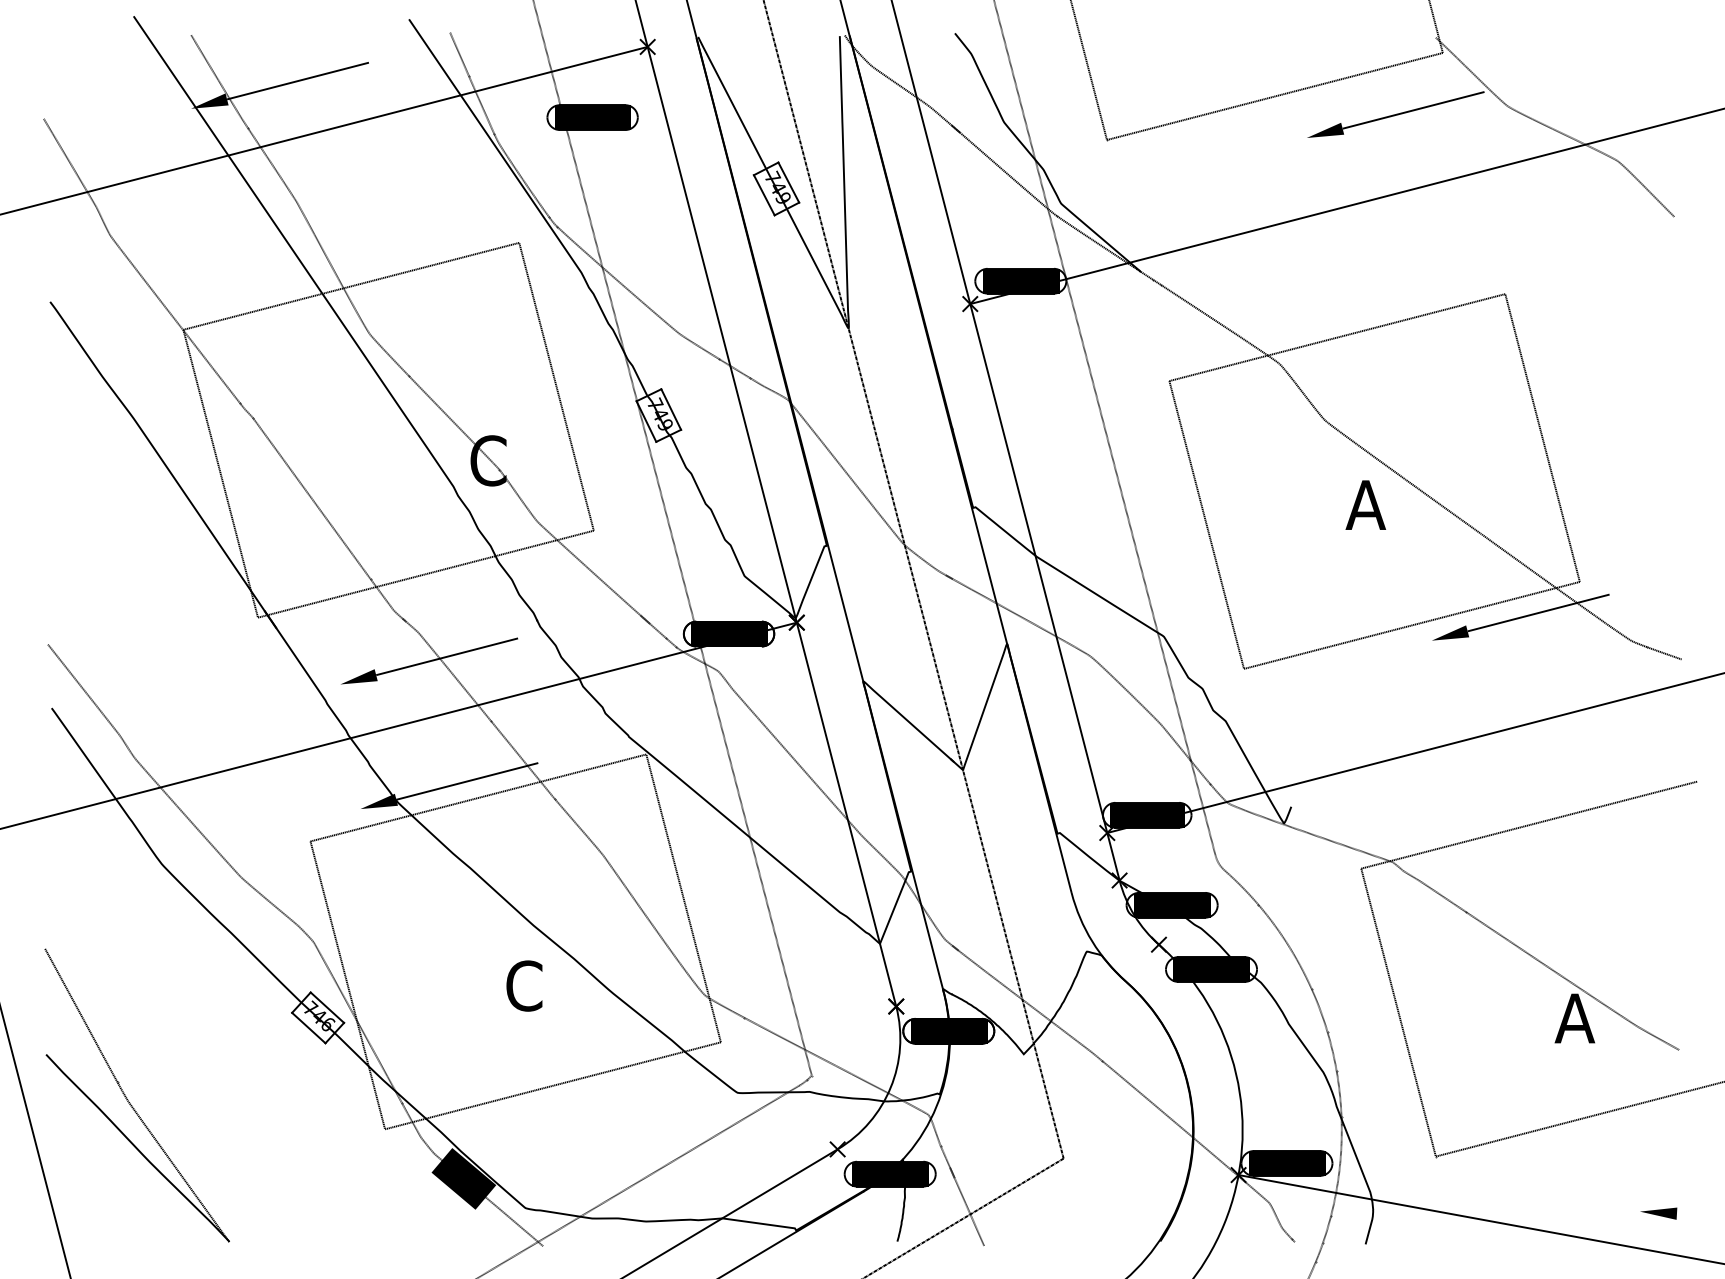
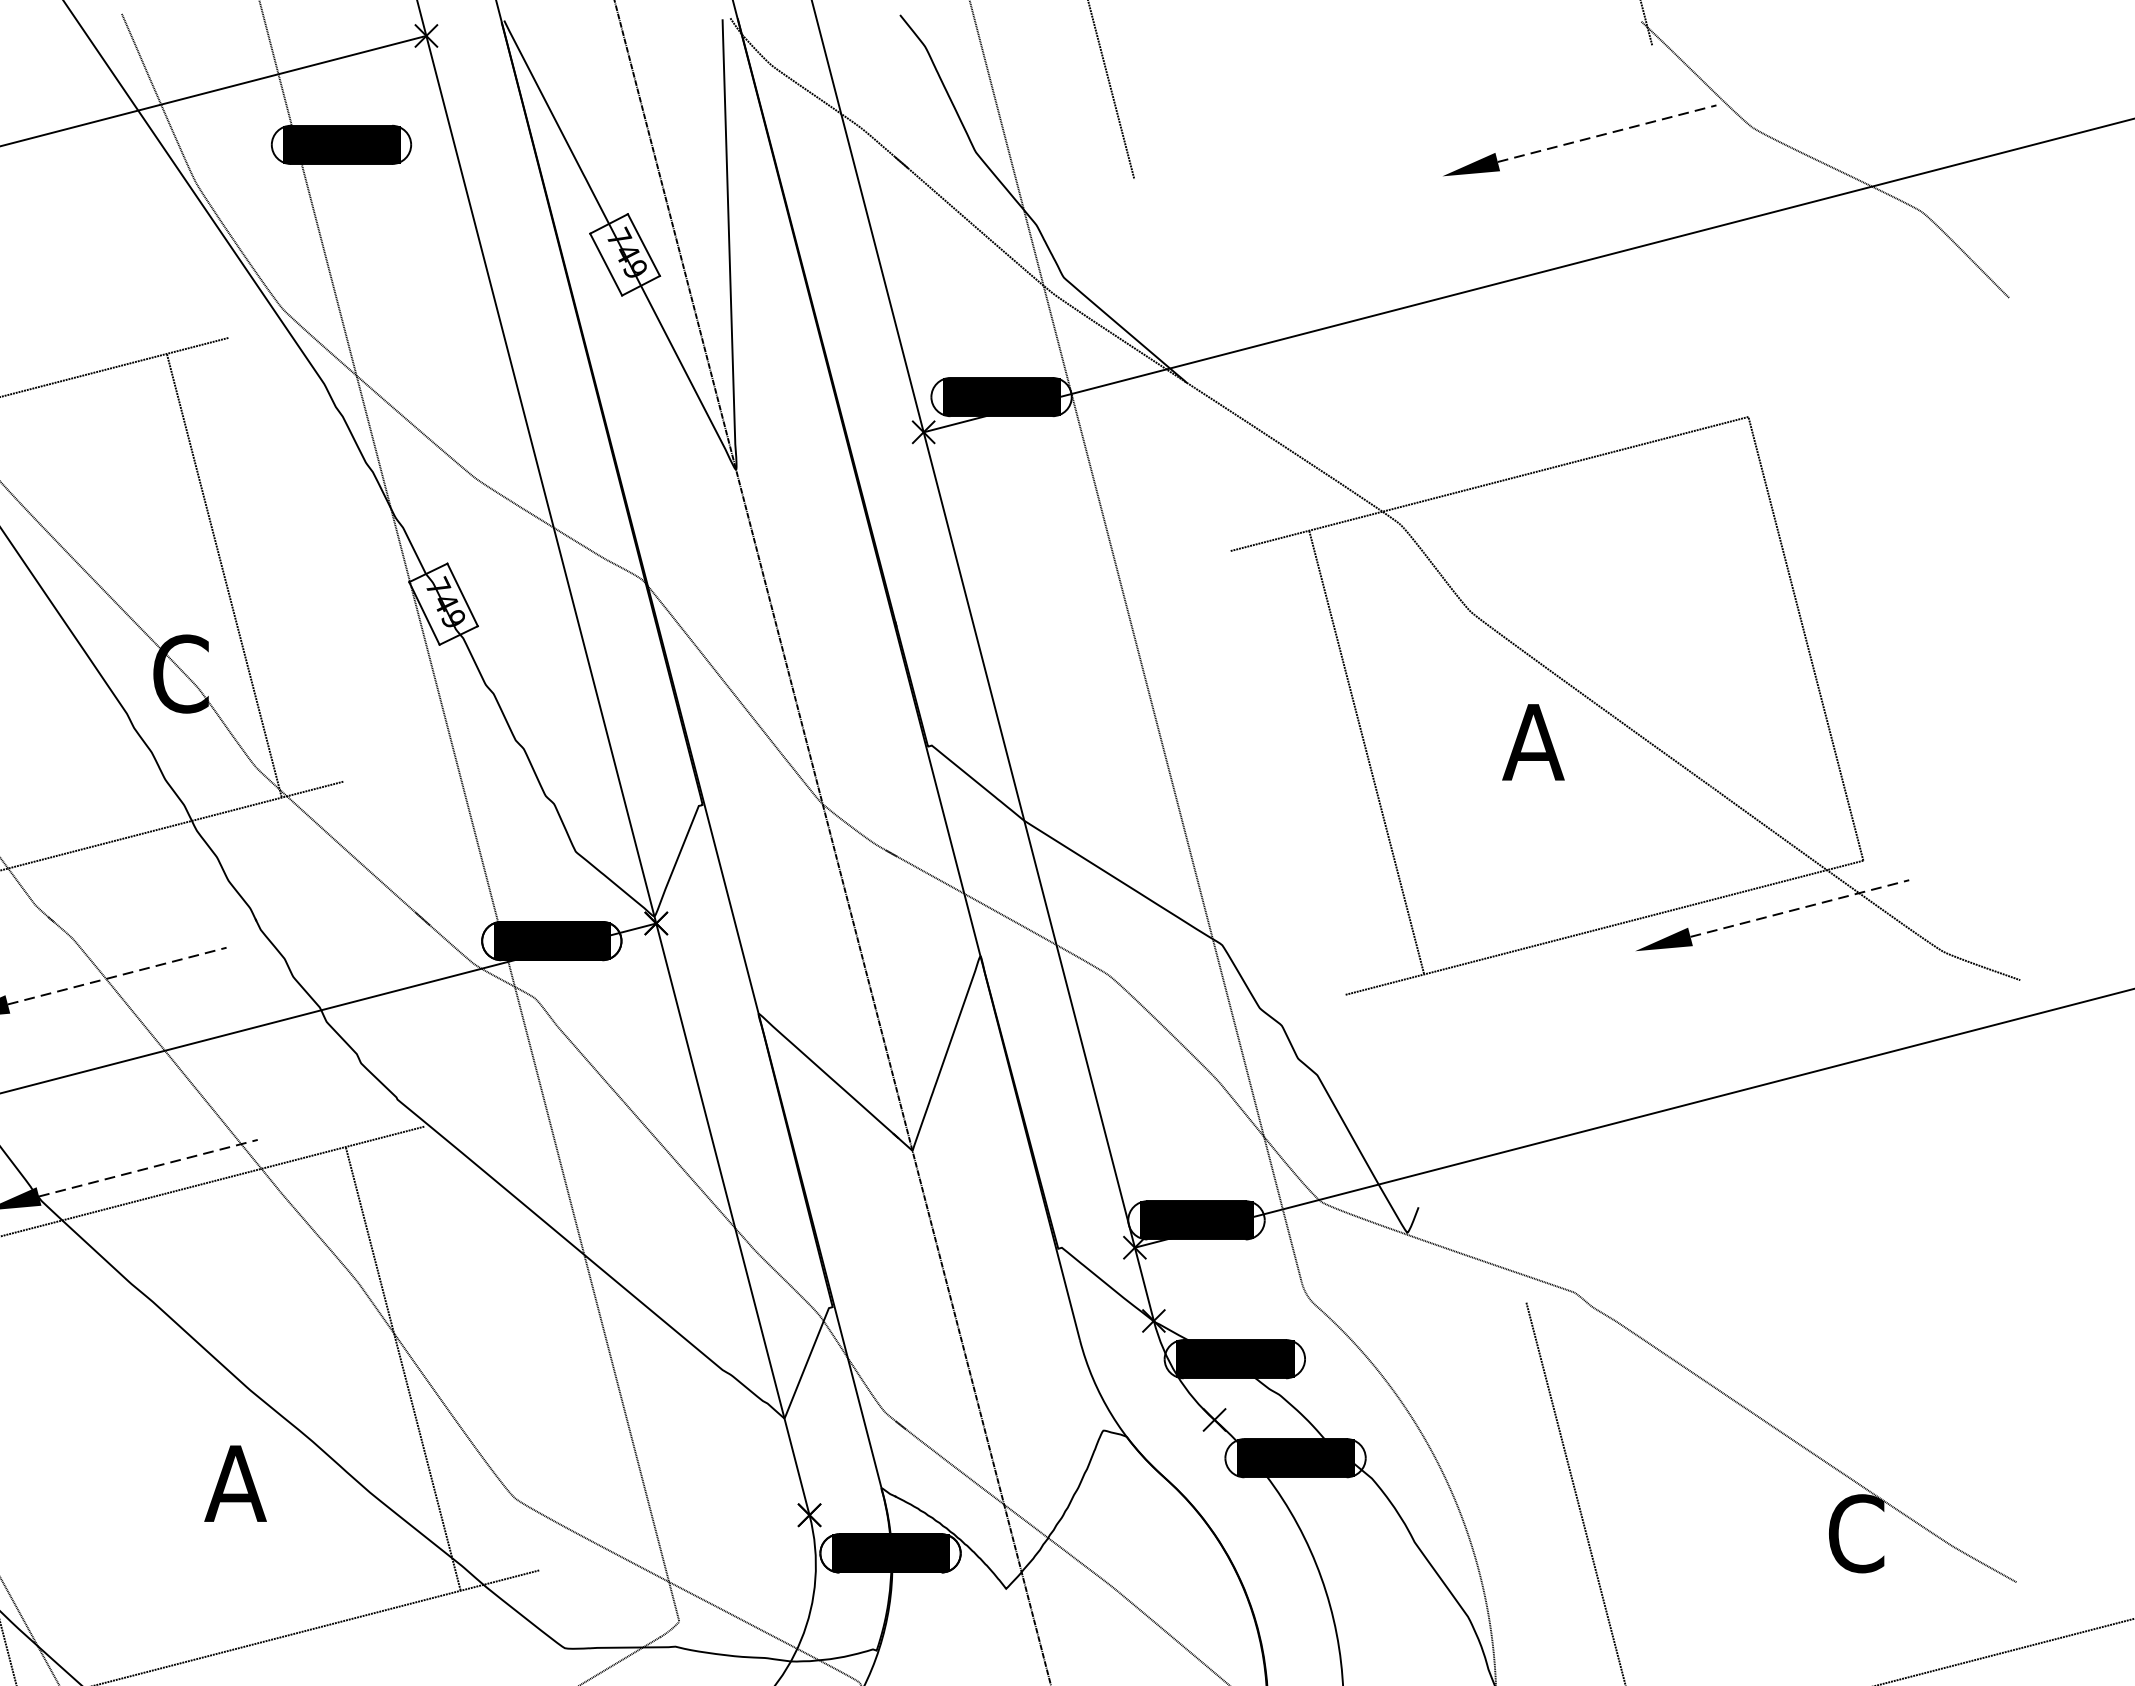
line: (1274, 96) -> (1392, 112), removed
line: (1414, 110) -> (1608, 133), solid -> dashed
line: (556, 386) -> (224, 574), moved
line: (1206, 524) -> (1366, 752), moved
line: (1539, 612) -> (1801, 907), solid -> dashed
line: (447, 656) -> (117, 975), solid -> dashed
line: (467, 781) -> (148, 1168), solid -> dashed
line: (1529, 824) -> (1785, 1234), removed
line: (683, 898) -> (402, 1368), moved
text: (523, 985) -> (234, 1482), C -> A
text: (1574, 1018) -> (1855, 1533), A -> C

